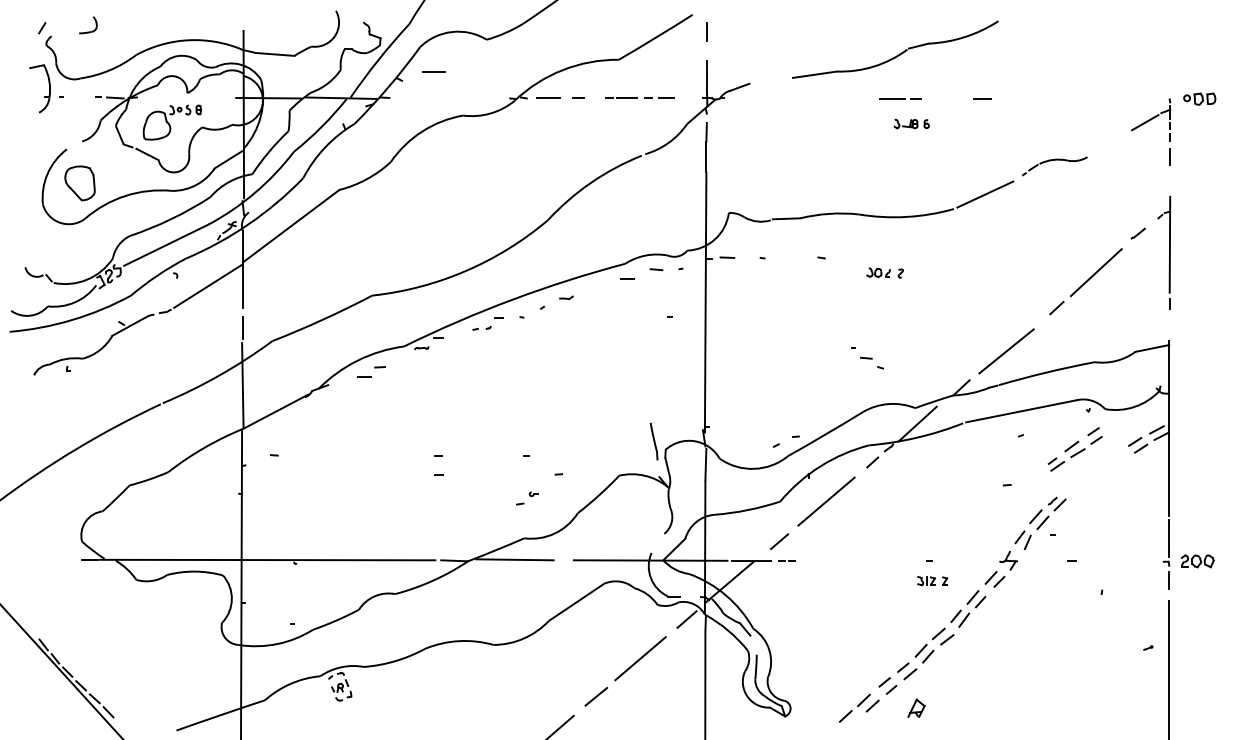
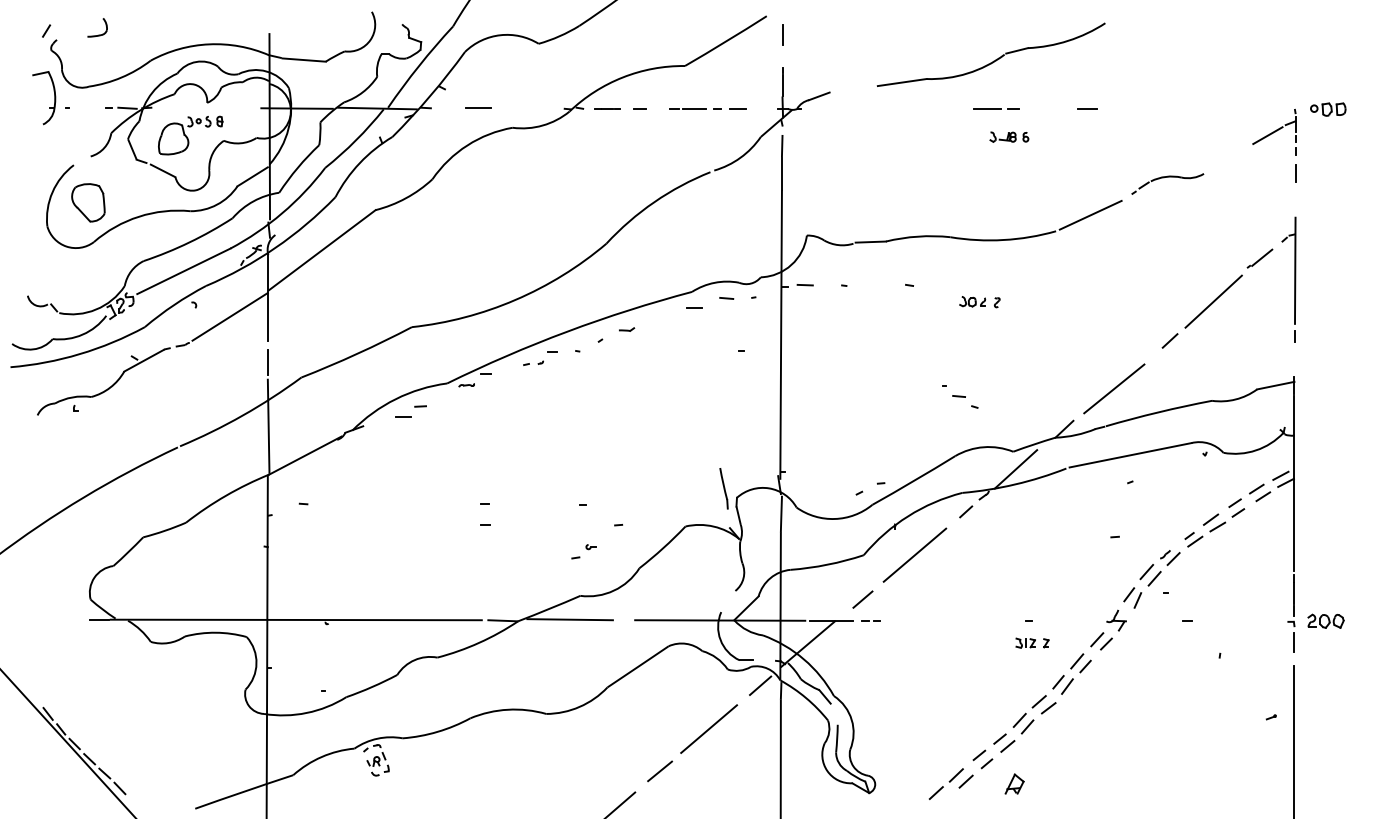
line: (433, 71) -> (477, 107), moved
part: (1138, 233) -> (1260, 258), size x1.67
part: (1074, 449) -> (1213, 522), moved

